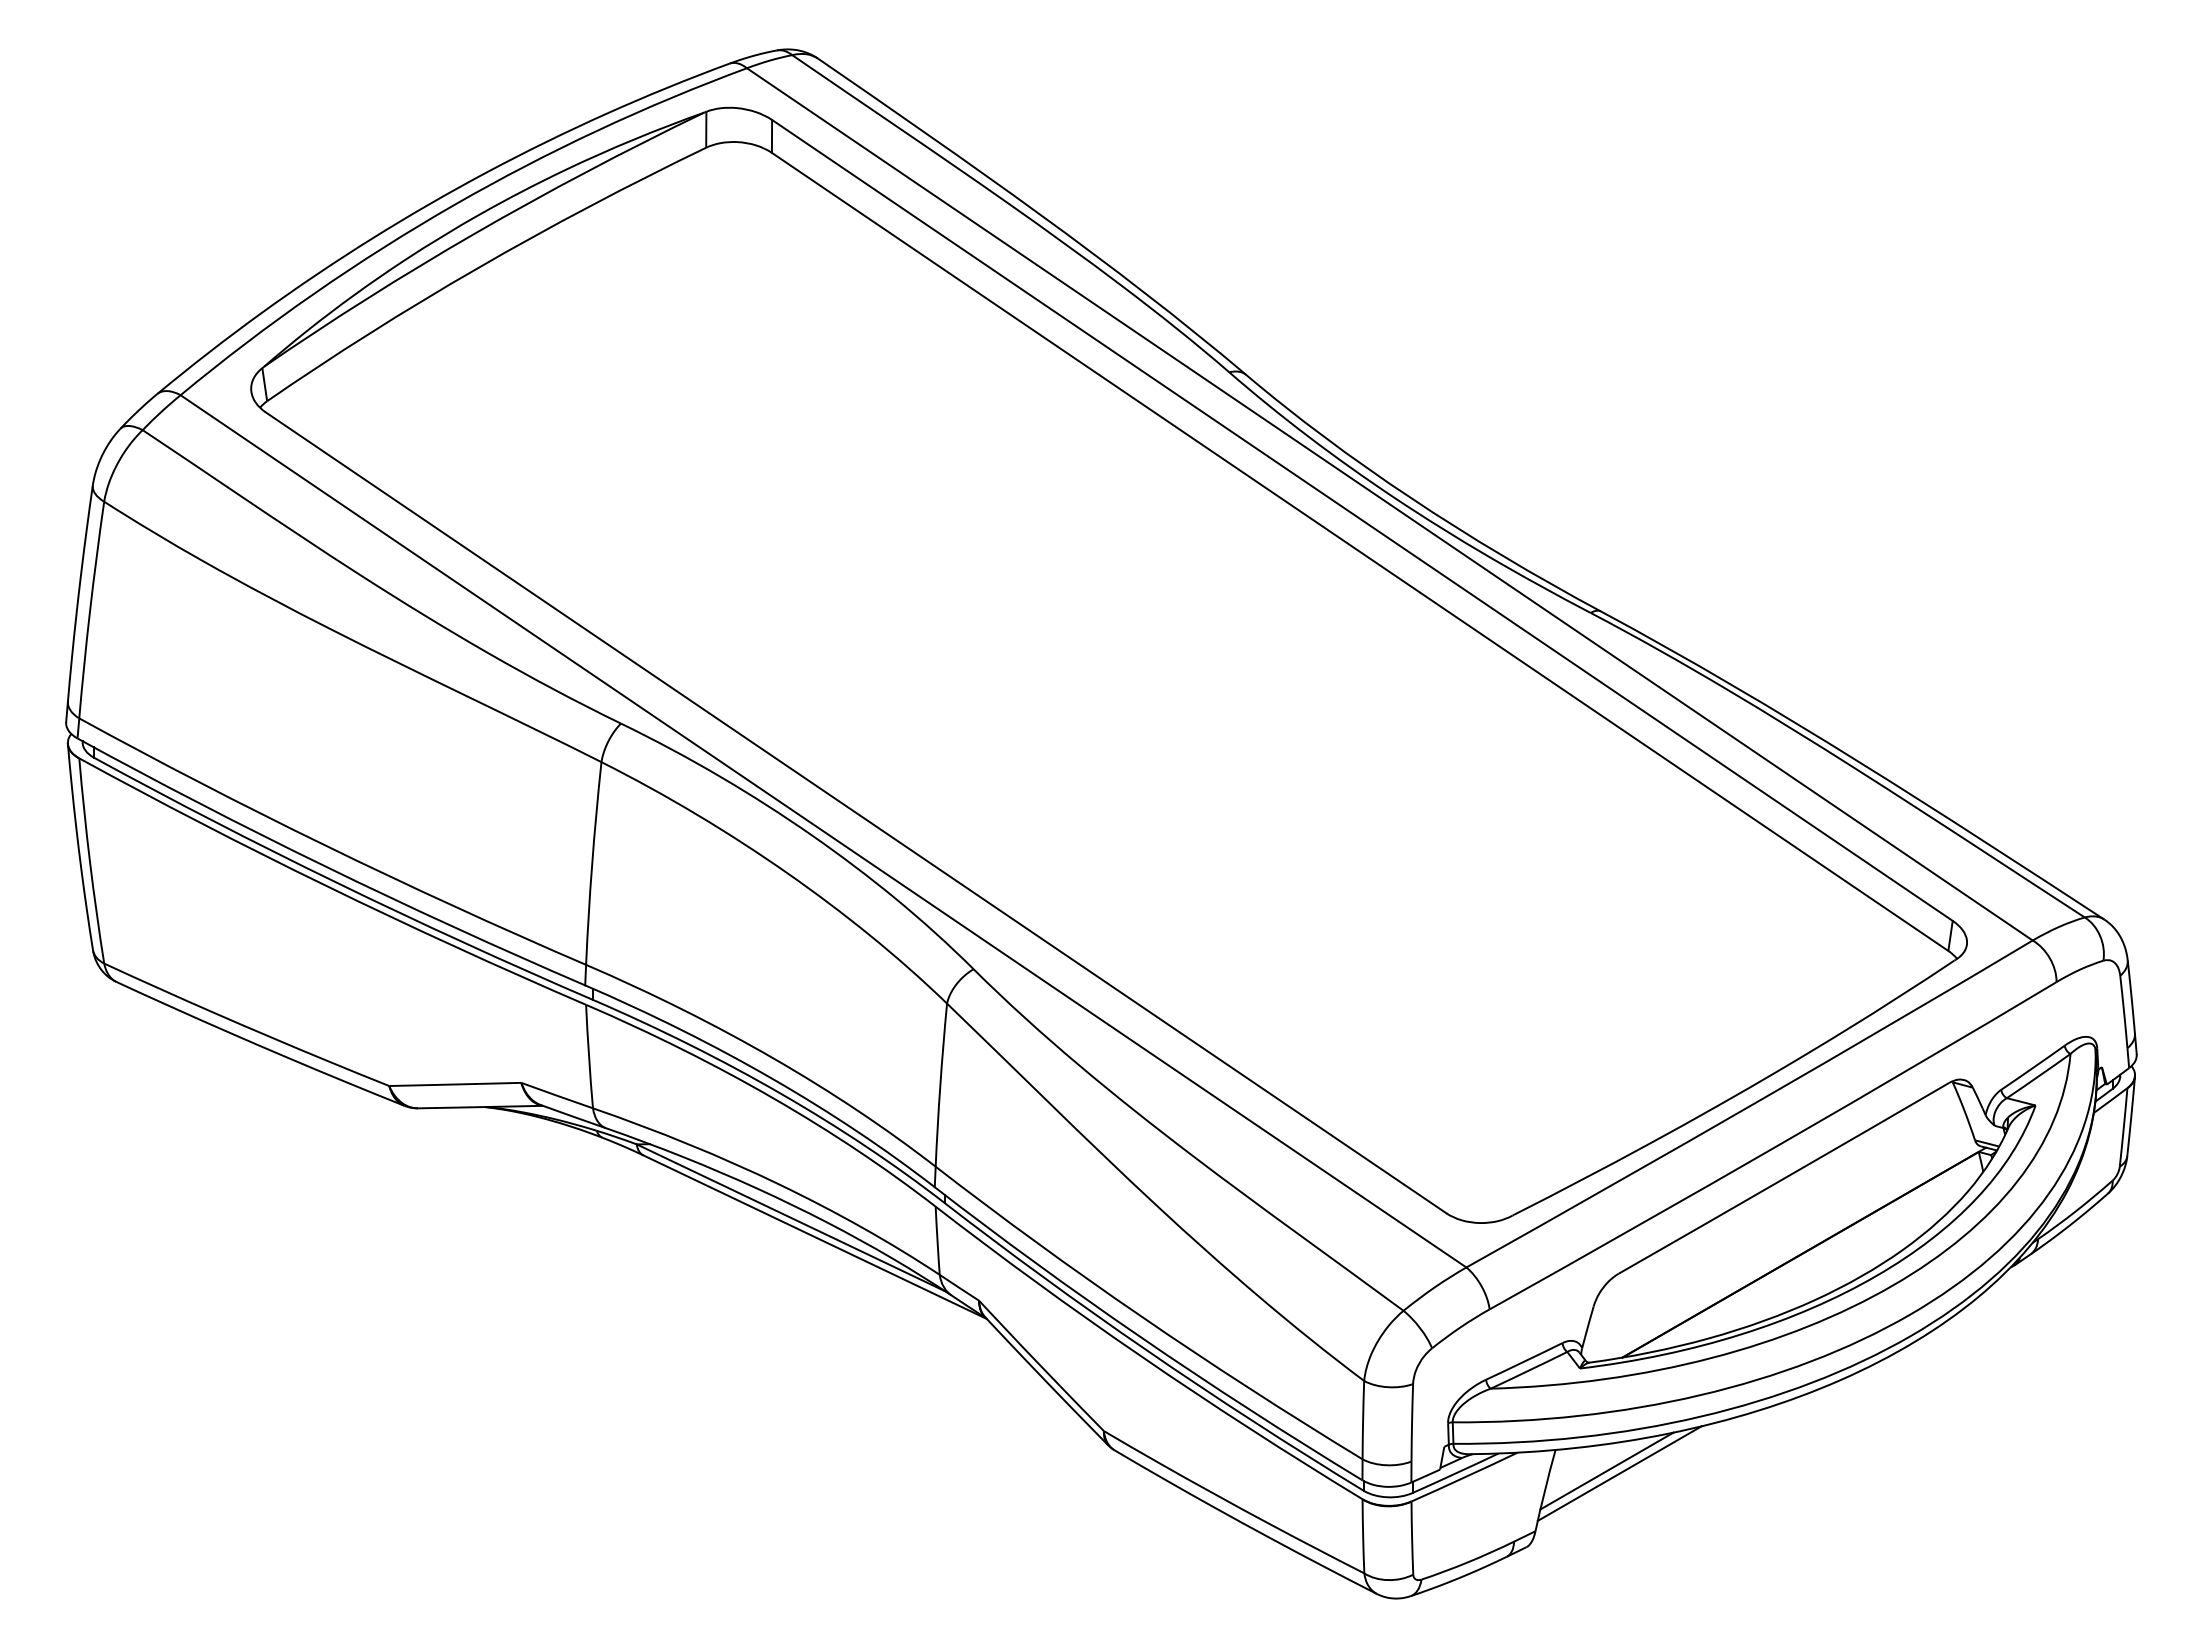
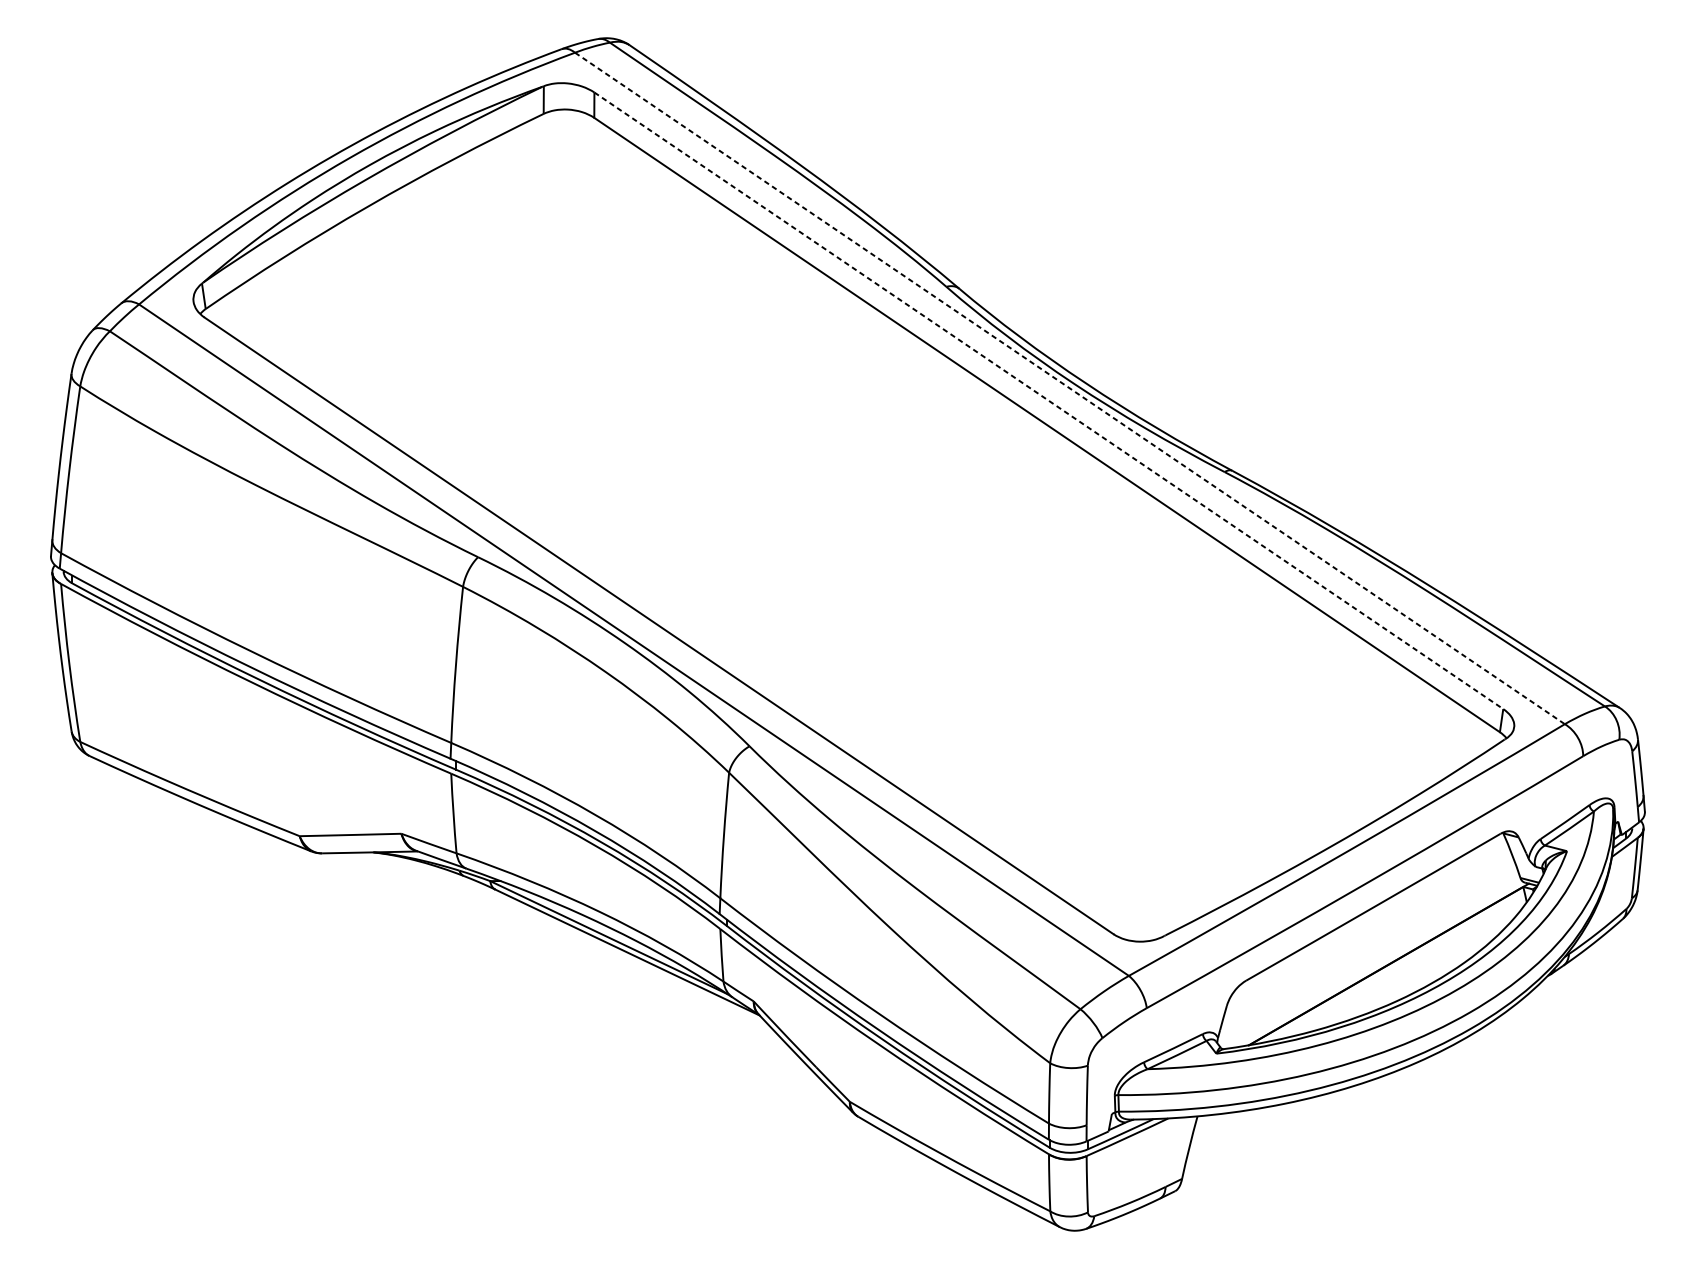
line: (1389, 504) -> (1069, 388), solid -> dashed
line: (1362, 520) -> (1048, 400), solid -> dashed
line: (1606, 1470) -> (1236, 1132), removed
line: (1619, 1473) -> (1246, 1134), removed

